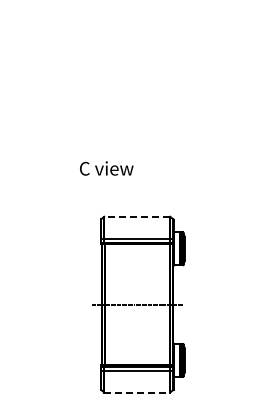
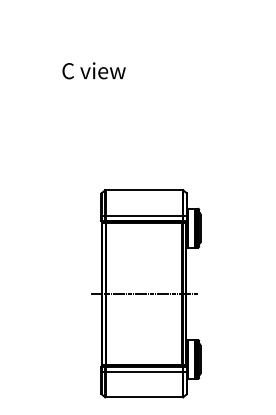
text: (106, 168) -> (93, 70), moved
line: (137, 216) -> (144, 189), dashed -> solid
line: (137, 392) -> (144, 397), dashed -> solid

